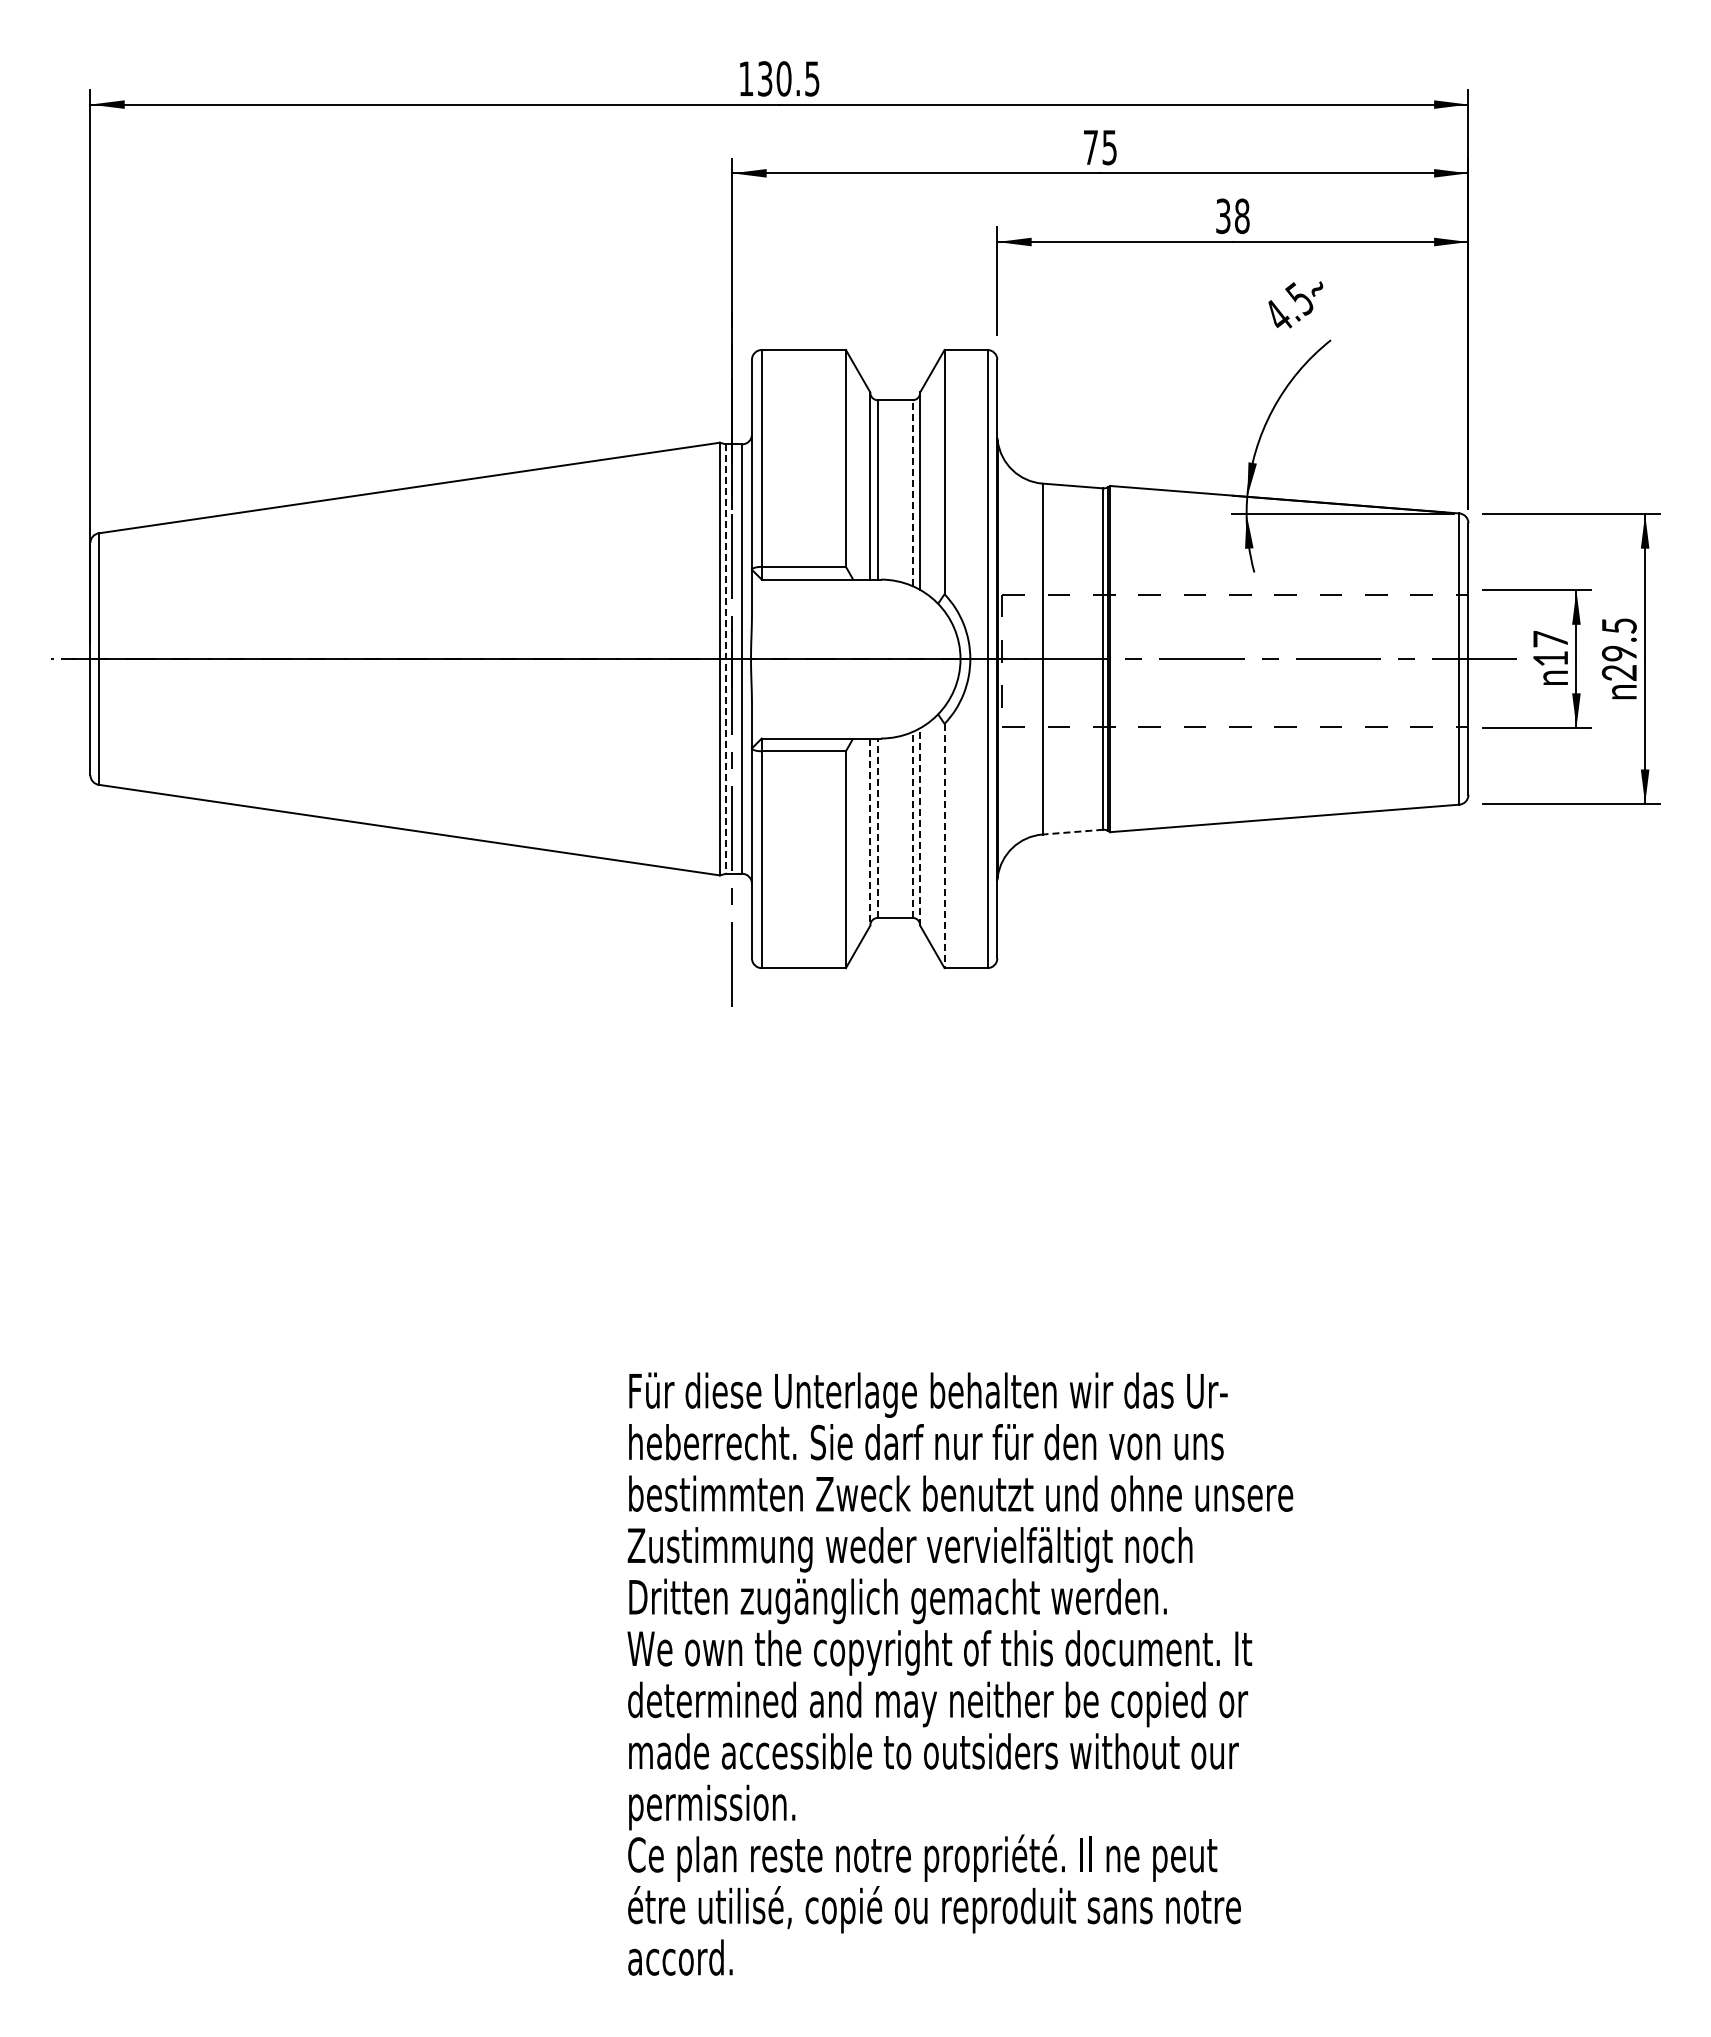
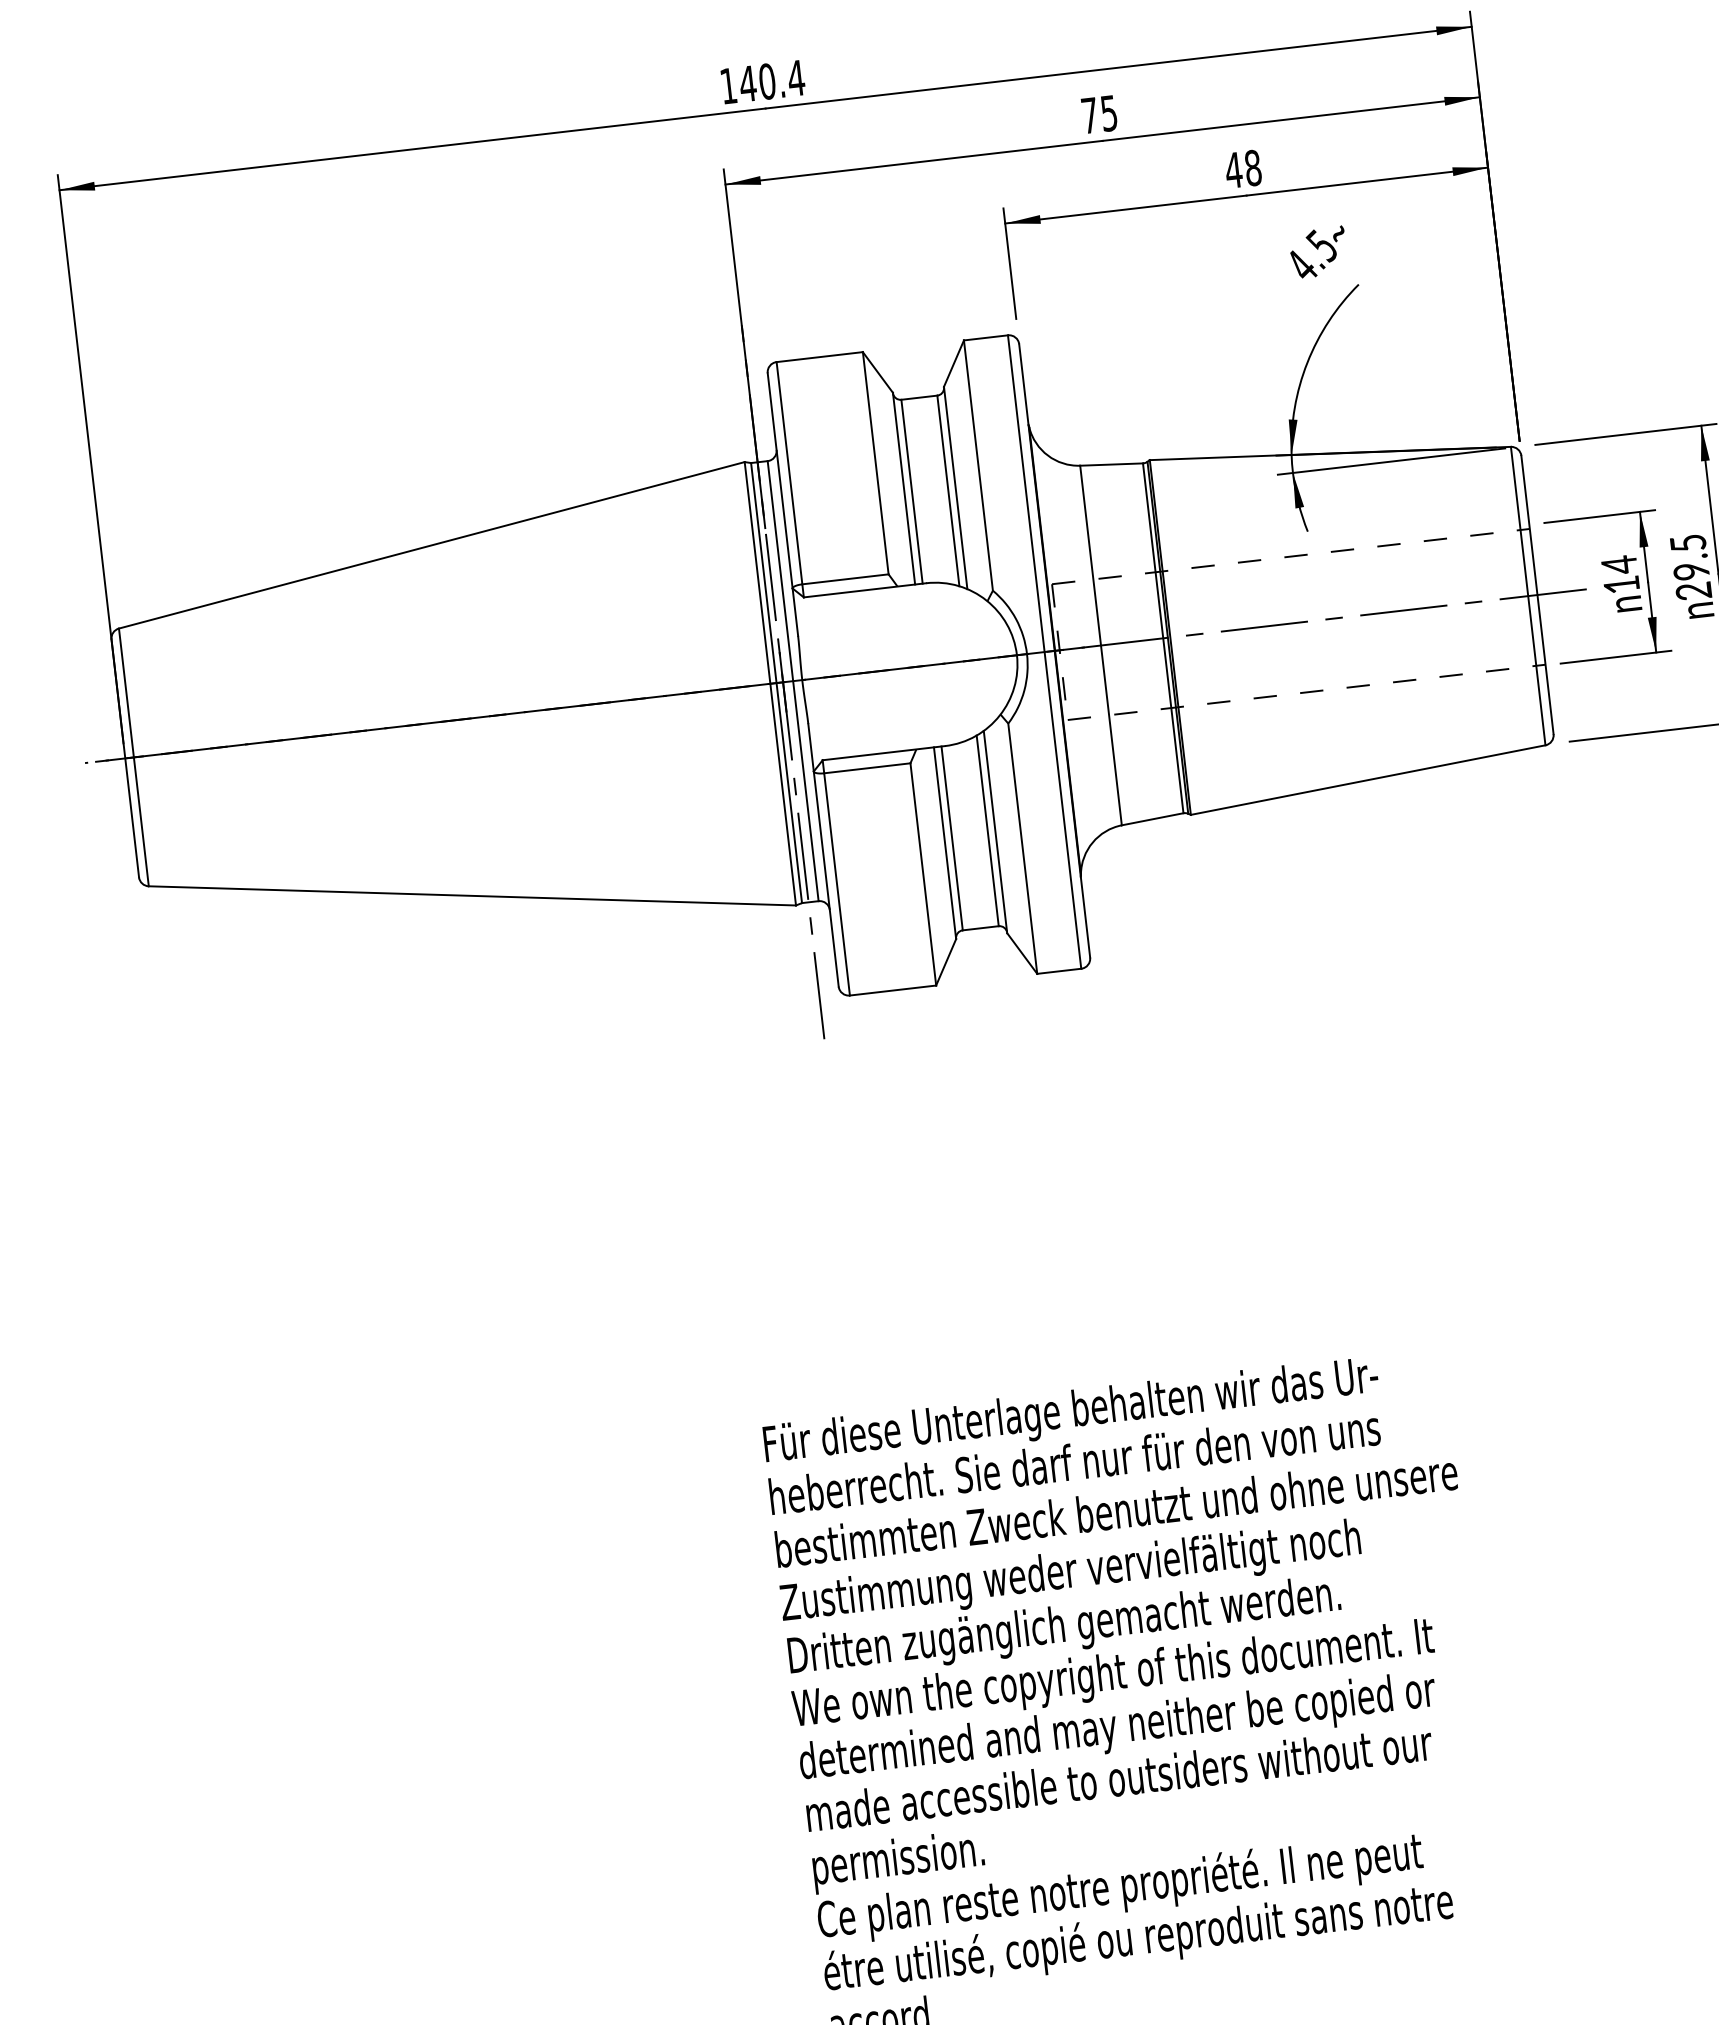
text: (788, 78) -> (771, 80), 130.5 -> 140.4
text: (1223, 216) -> (1233, 170), 38 -> 48
line: (912, 492) -> (947, 490), dashed -> solid
text: (1550, 639) -> (1619, 565), 17 -> 14
line: (725, 659) -> (776, 683), dashed -> solid
line: (912, 824) -> (987, 830), dashed -> solid
line: (920, 826) -> (995, 831), dashed -> solid
line: (877, 828) -> (951, 838), dashed -> solid
line: (870, 832) -> (945, 843), dashed -> solid
line: (1072, 832) -> (1152, 819), dashed -> solid
line: (944, 846) -> (1022, 849), dashed -> solid

